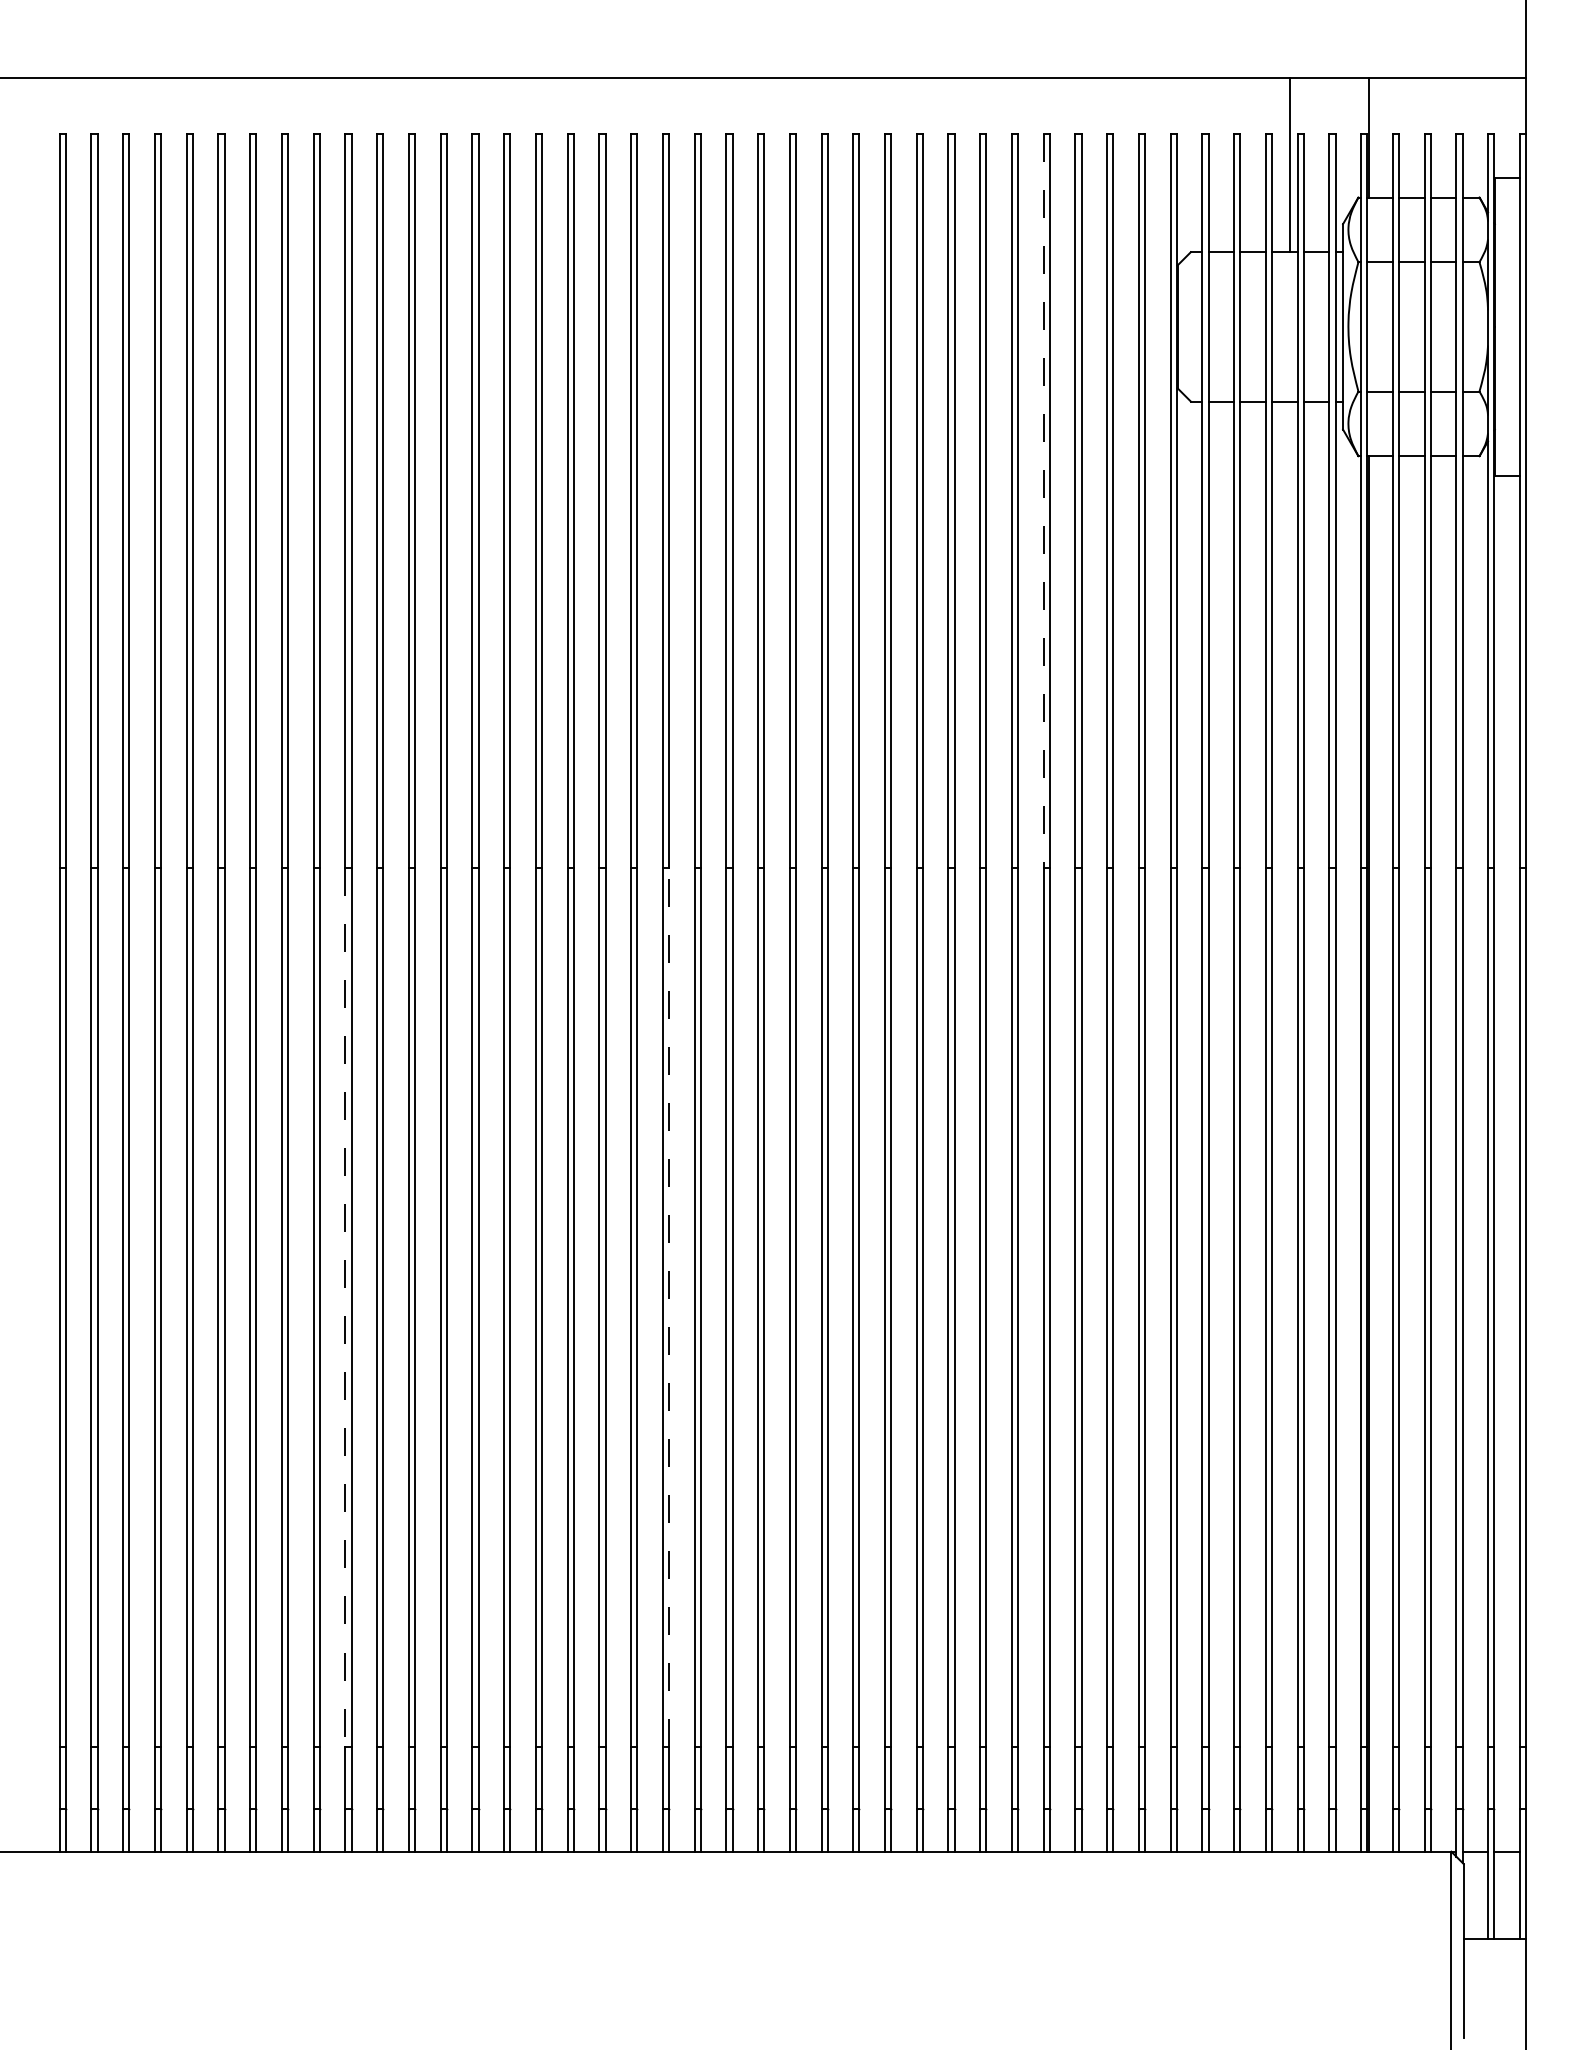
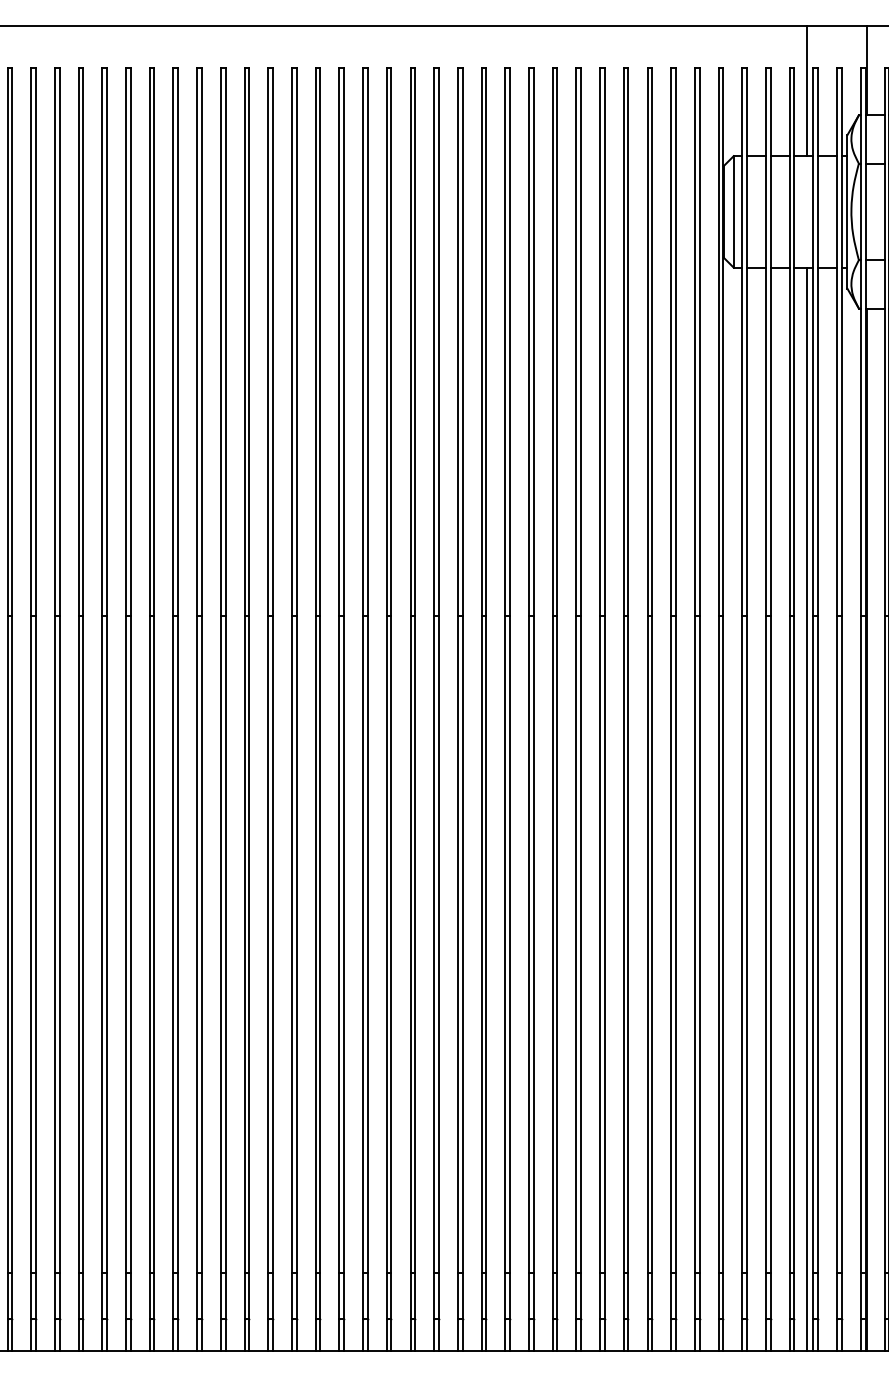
line: (1190, 326) -> (733, 211), added
line: (1043, 501) -> (623, 342), dashed -> solid
line: (1289, 1126) -> (807, 809), added
line: (669, 1307) -> (344, 944), dashed -> solid
line: (345, 1308) -> (102, 944), dashed -> solid

